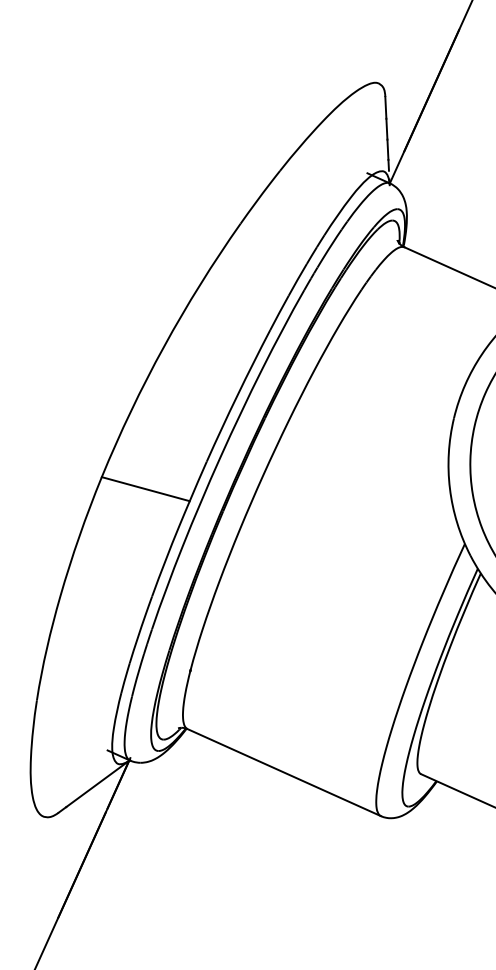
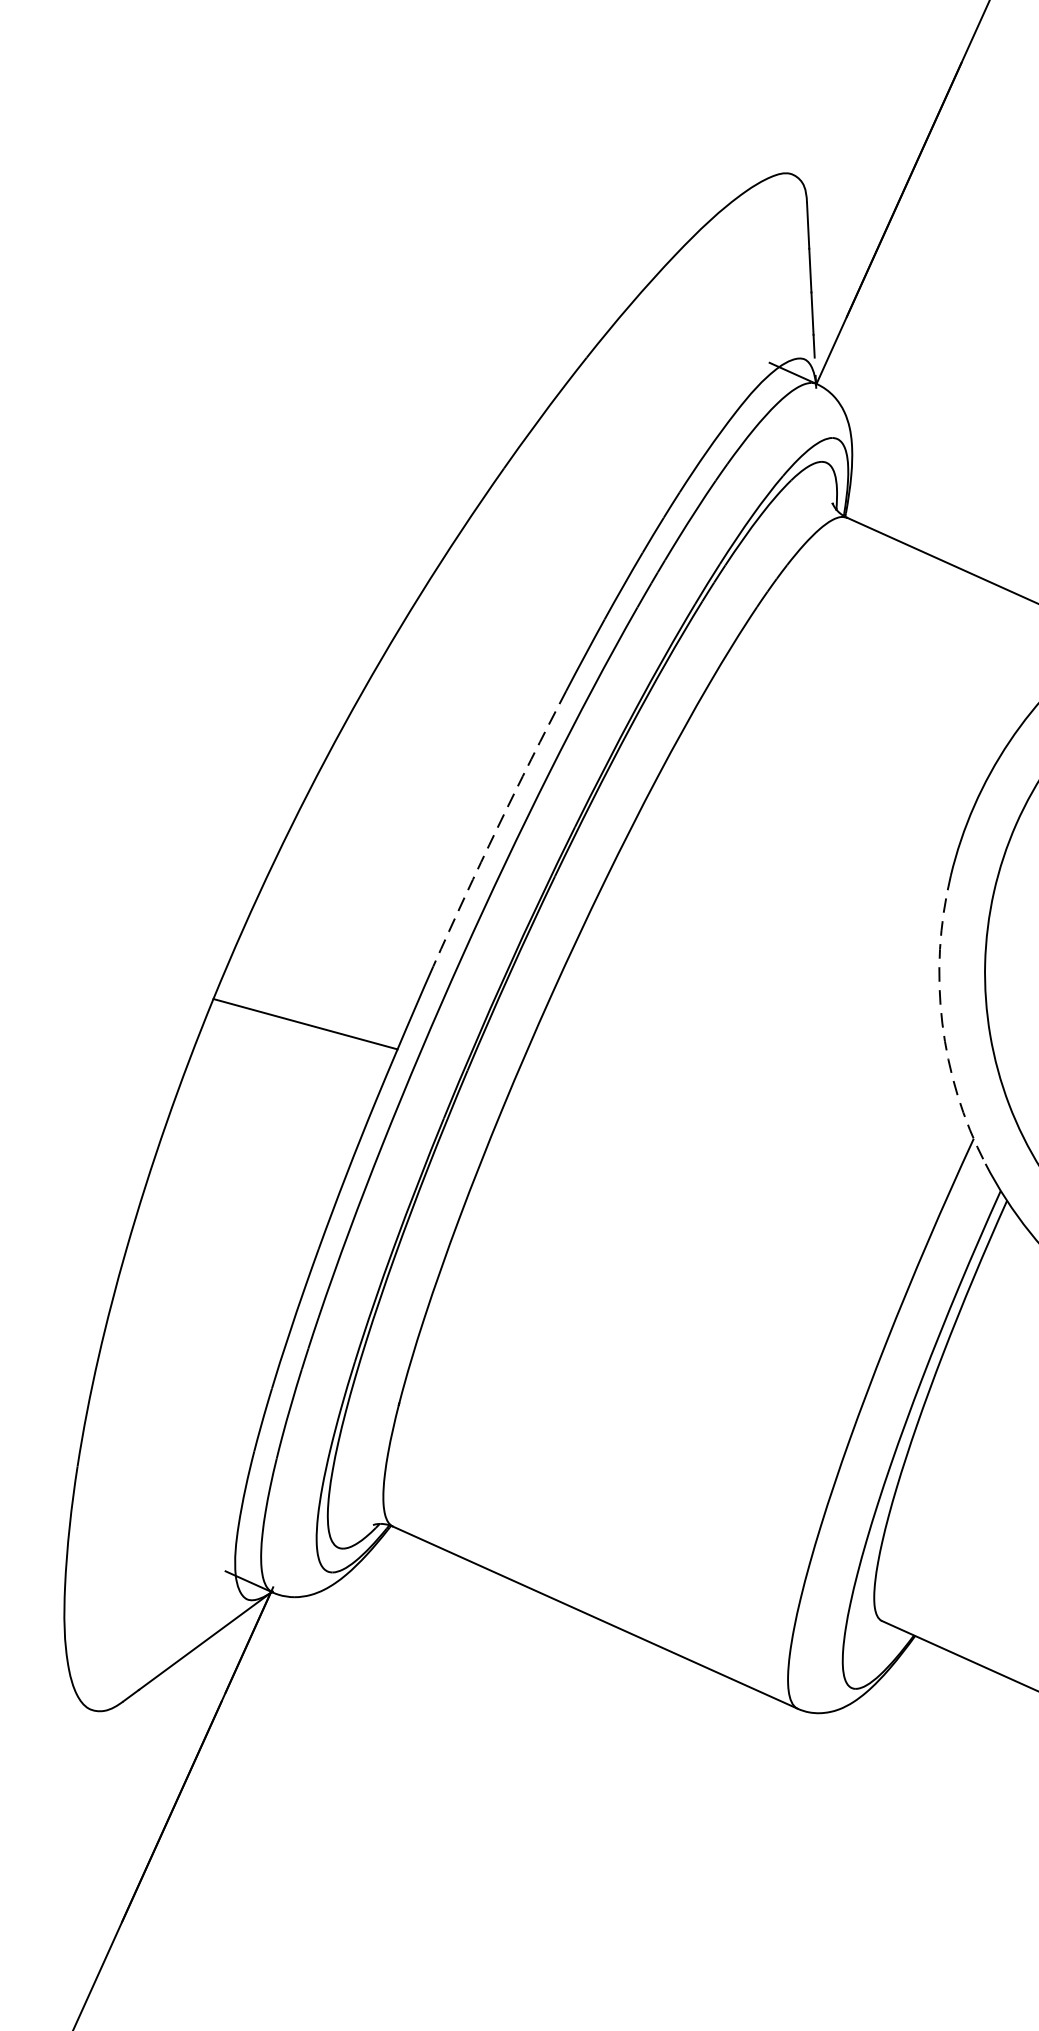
arc: (237, 395) -> (497, 828), solid -> dashed
arc: (449, 488) -> (941, 1022), solid -> dashed

